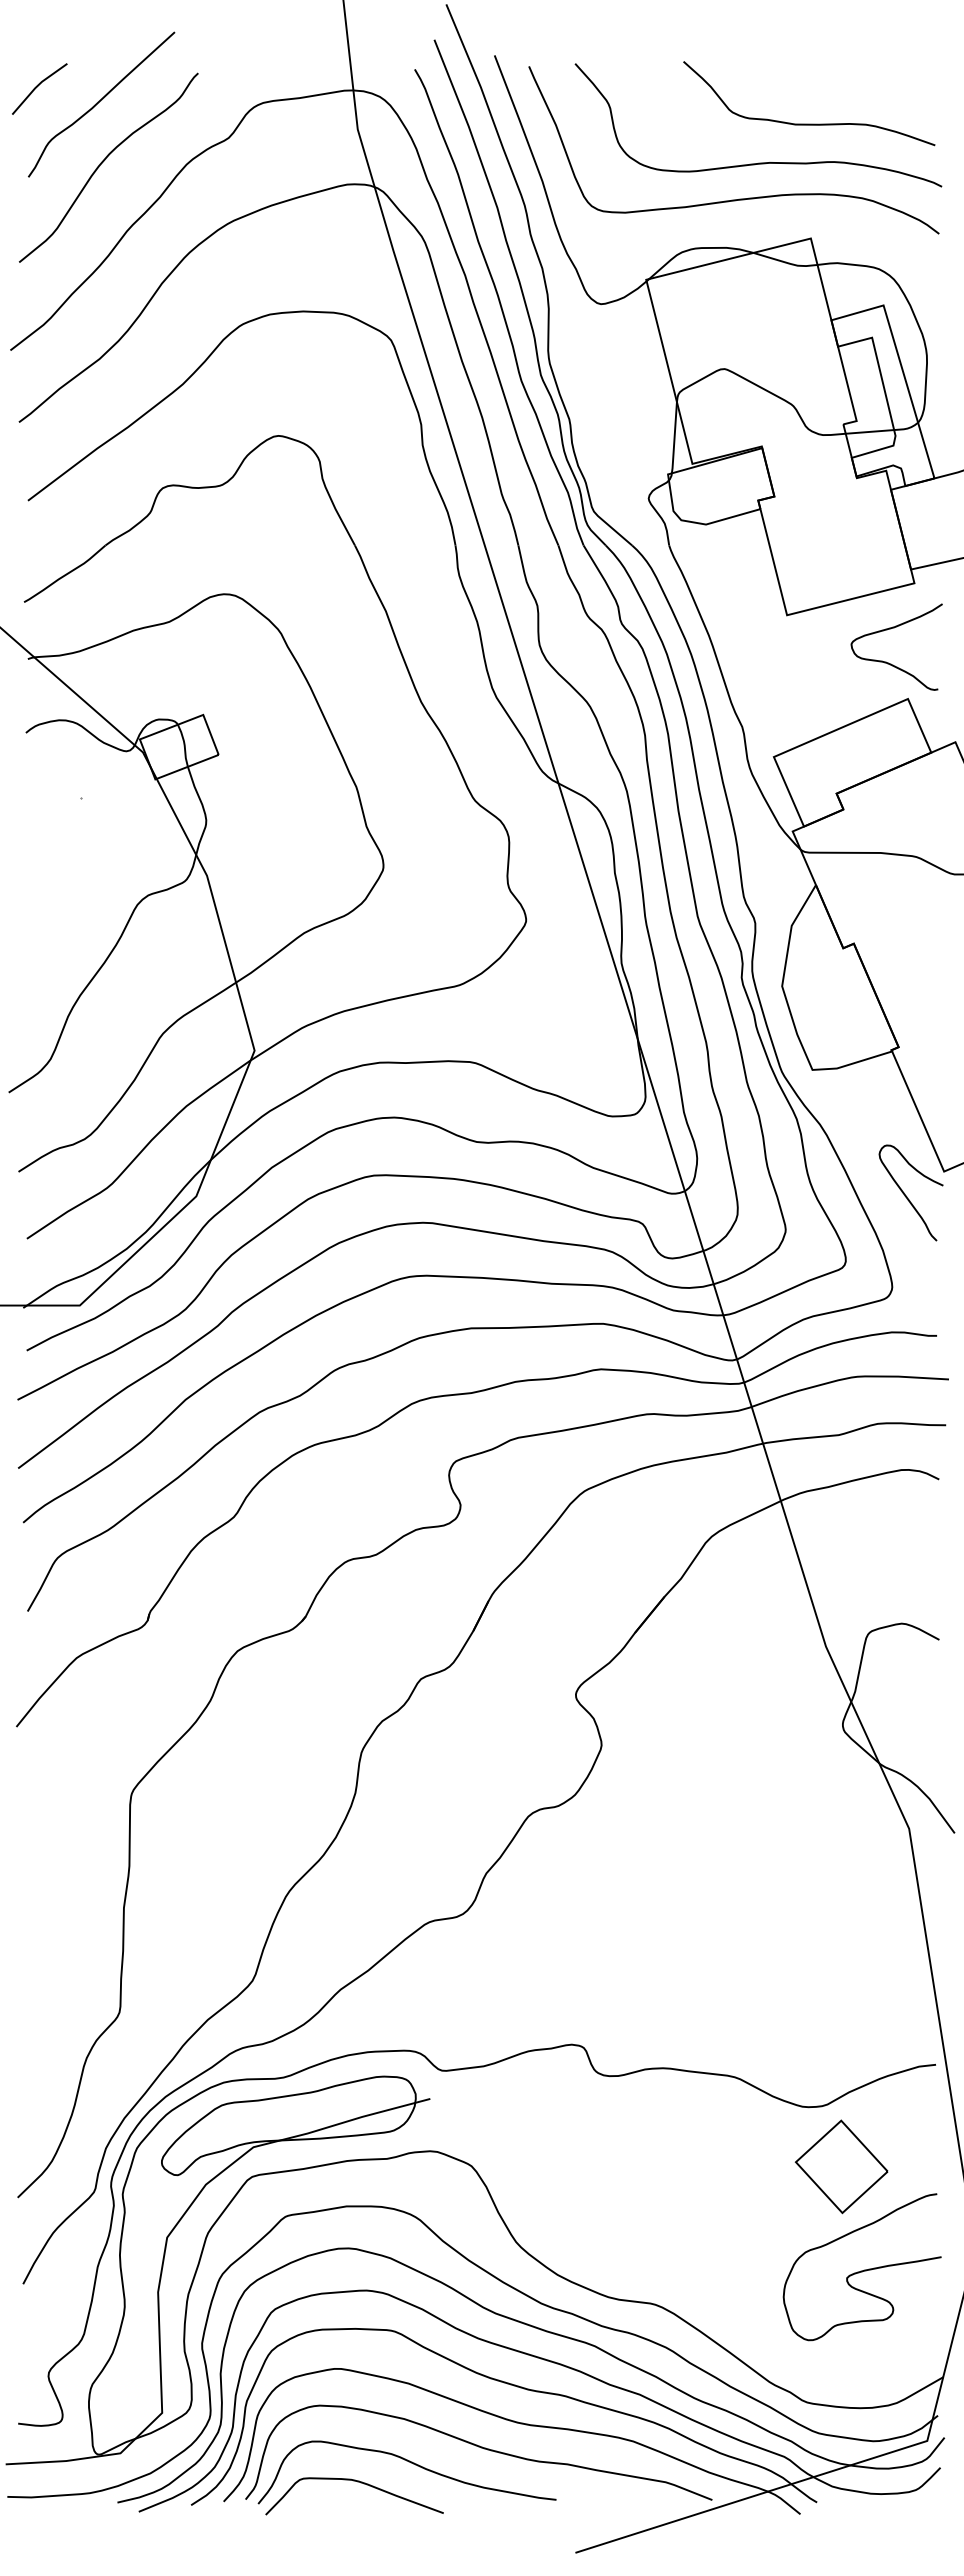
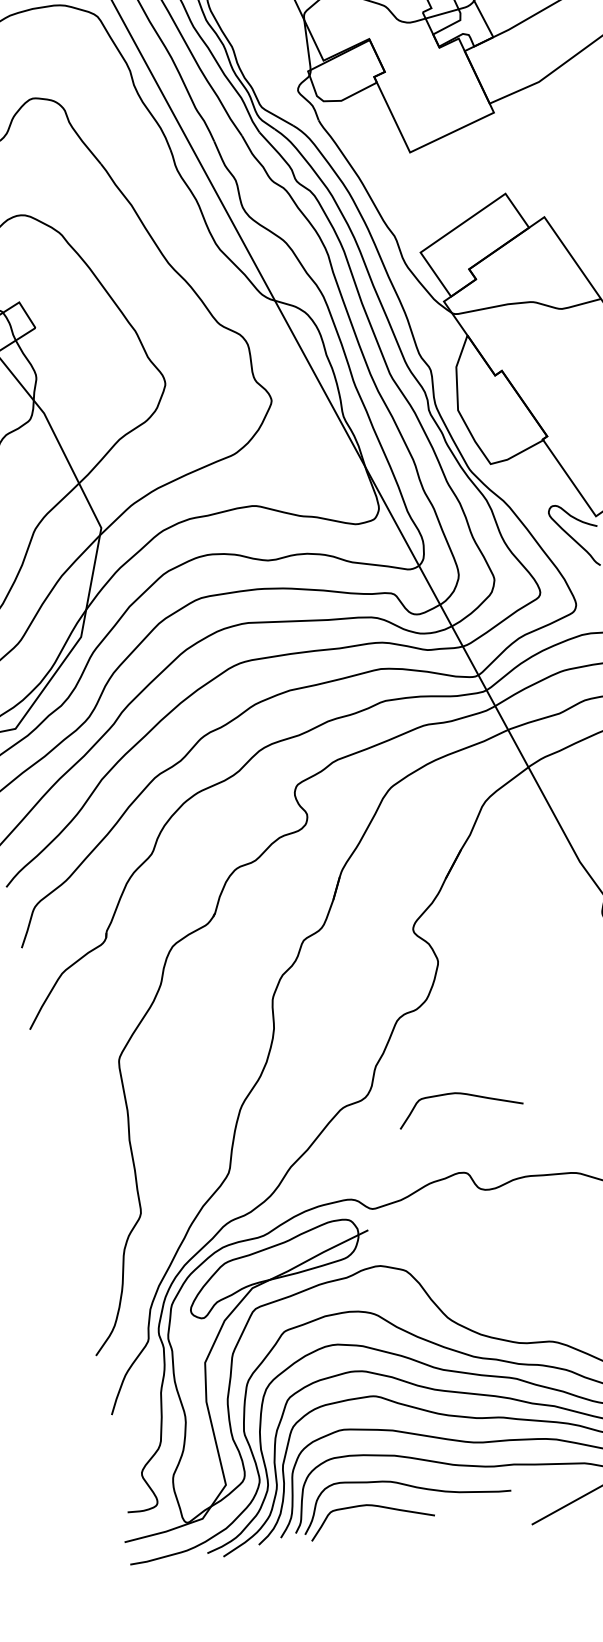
curve: (891, 663) -> (489, 171), removed
curve: (594, 1935) -> (459, 1094), added

